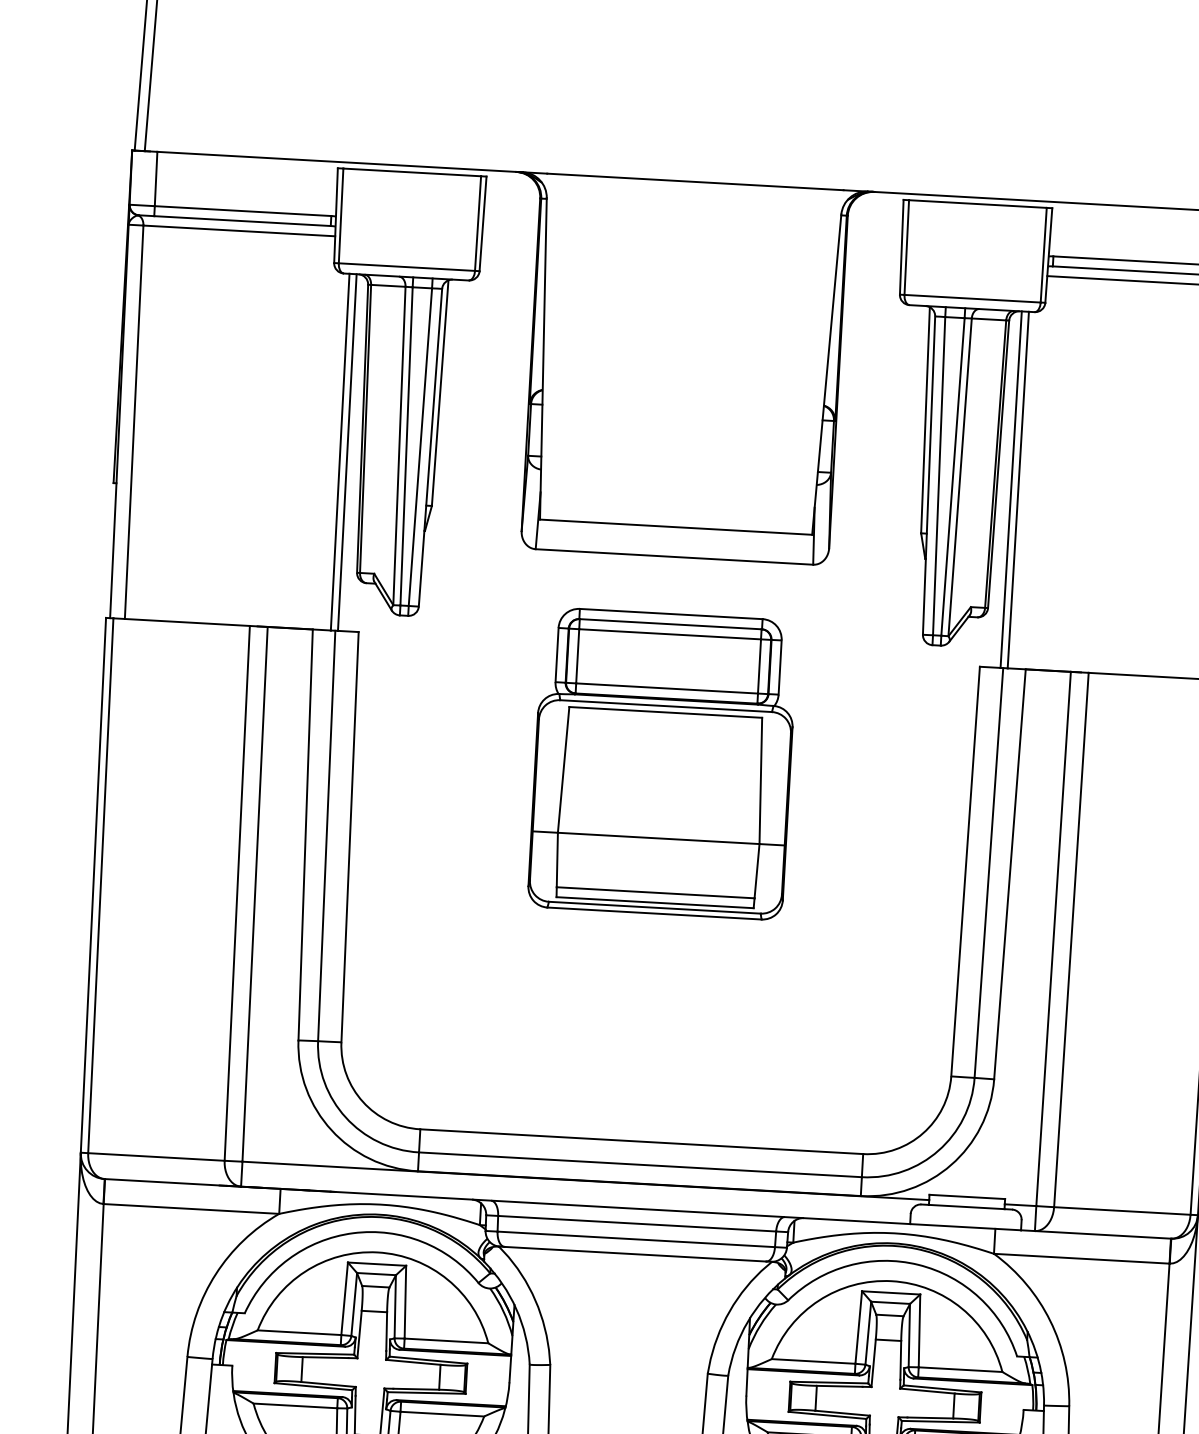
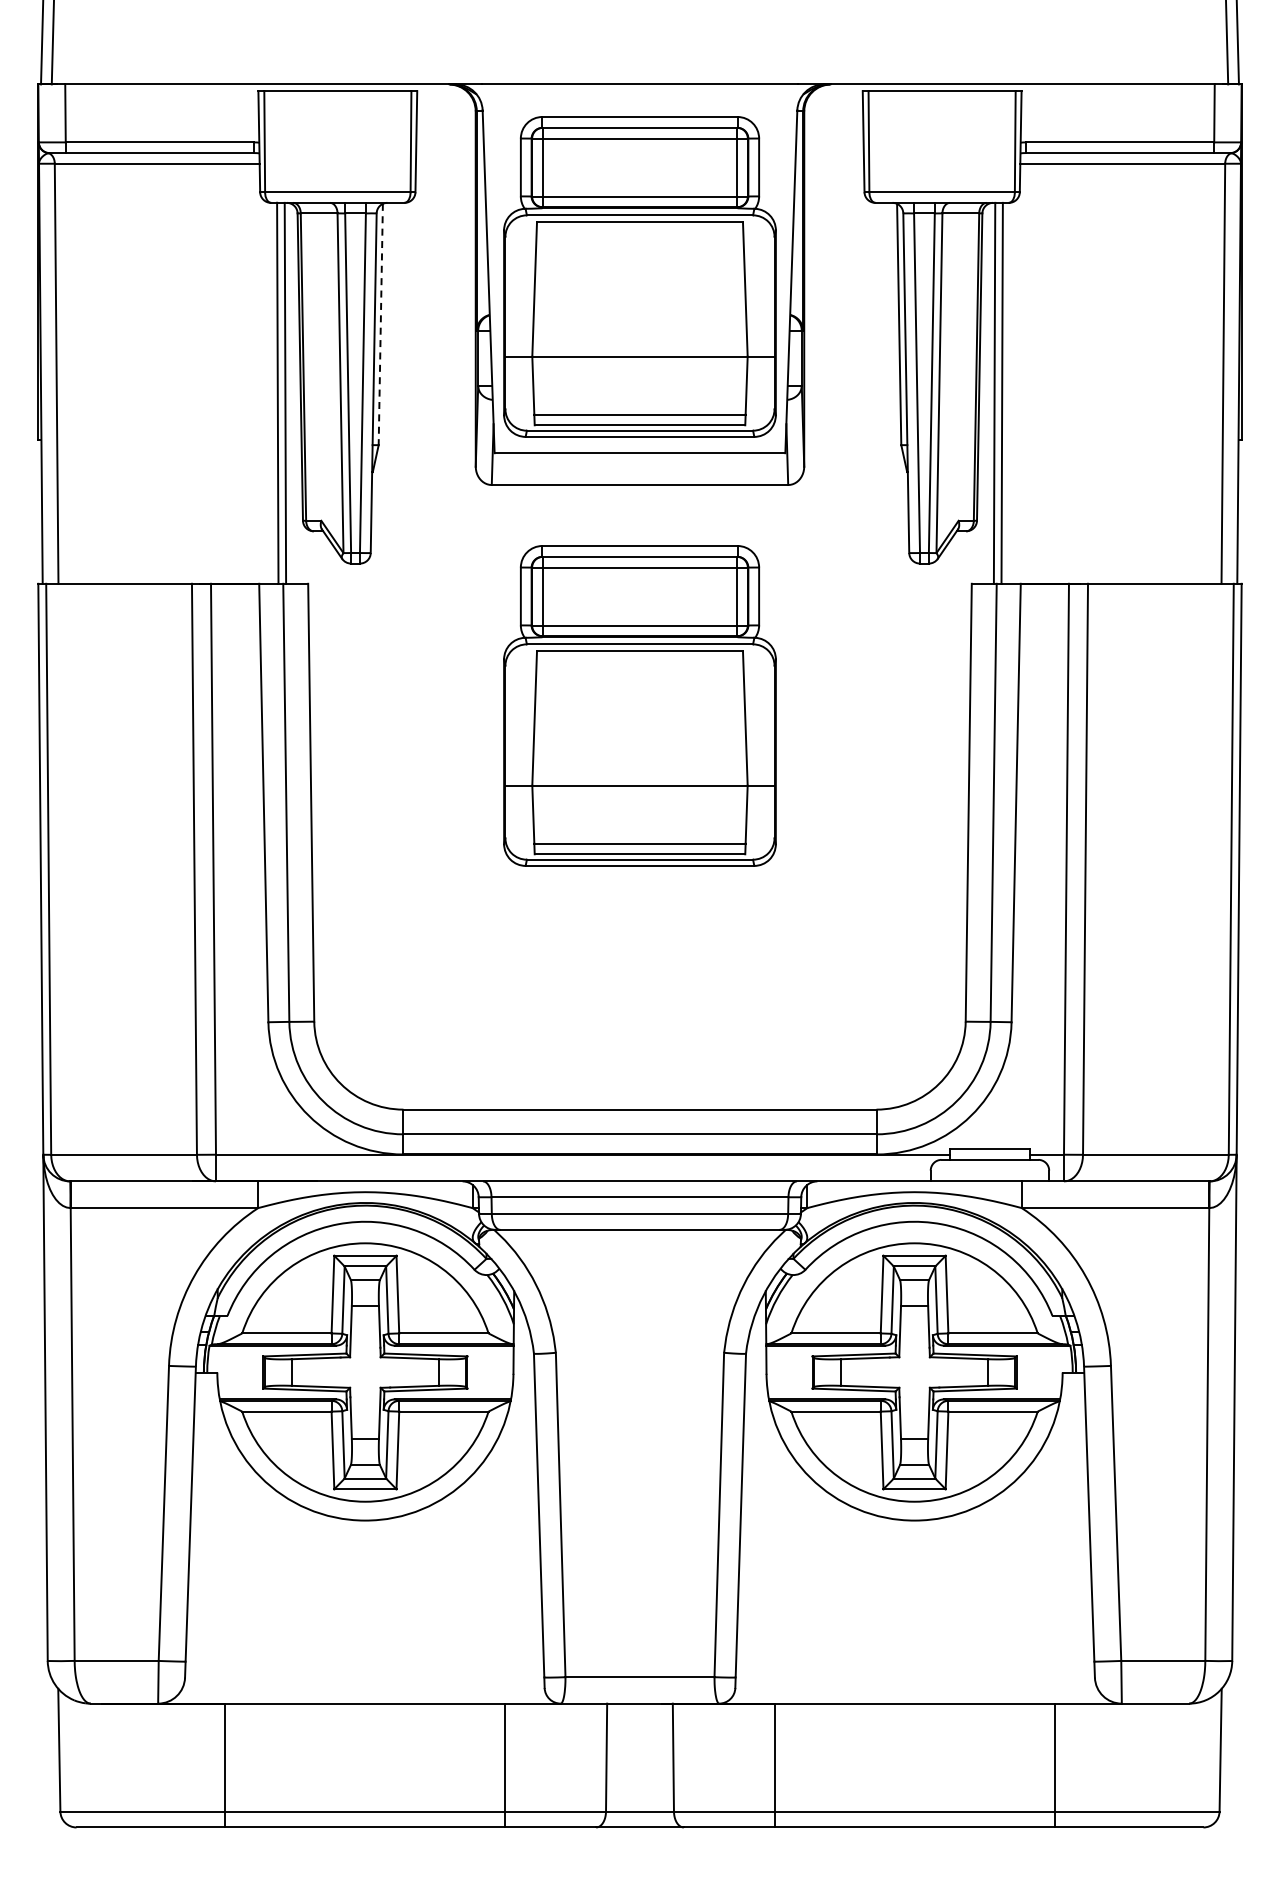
part: (684, 361) -> (639, 276), added
line: (439, 393) -> (380, 324), solid -> dashed

